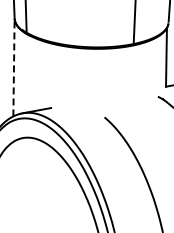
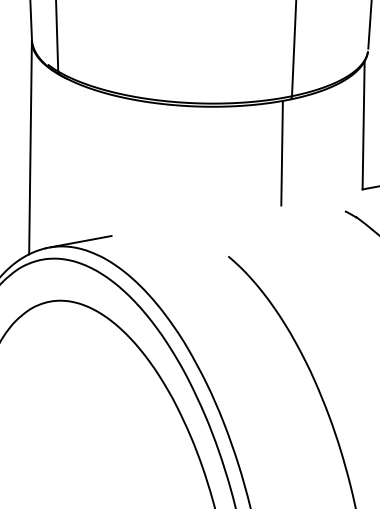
line: (13, 67) -> (29, 147), dashed -> solid
line: (128, 70) -> (280, 154), added

